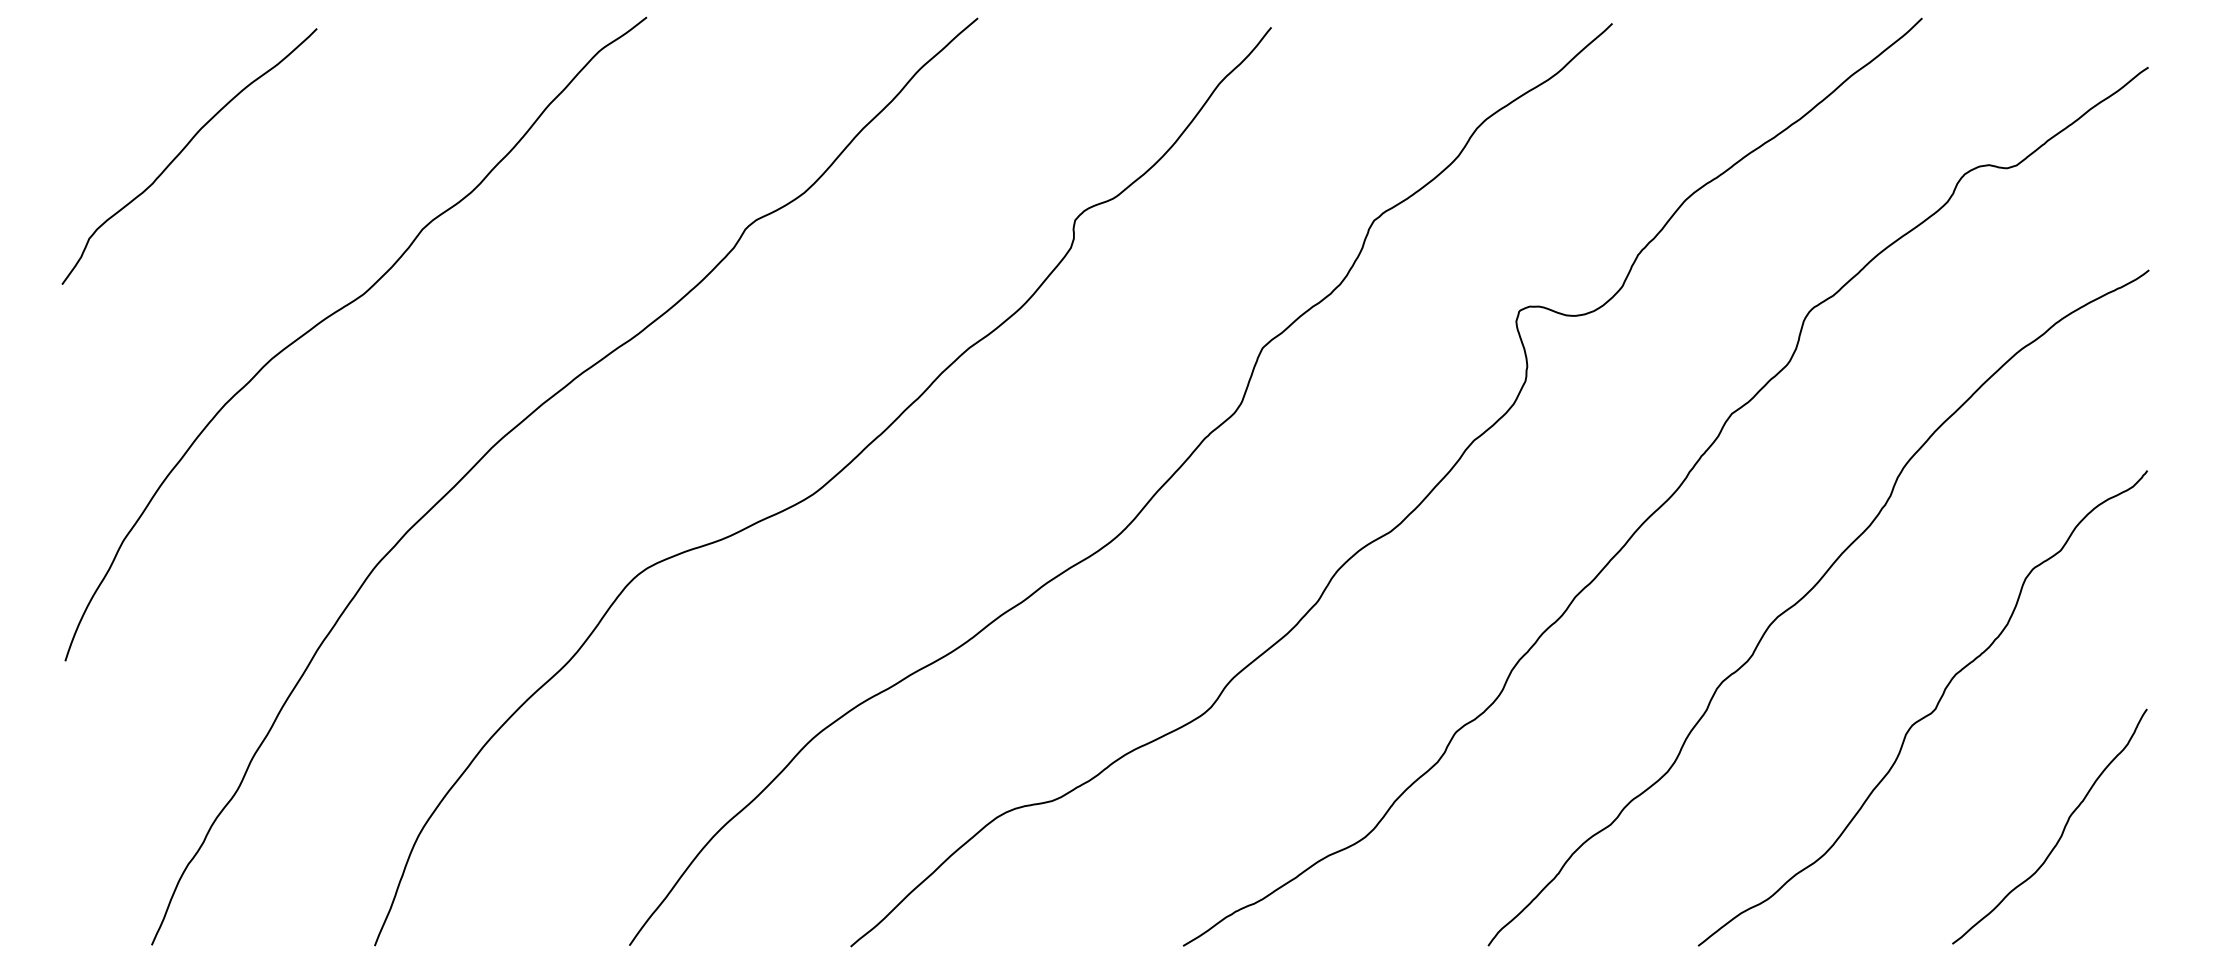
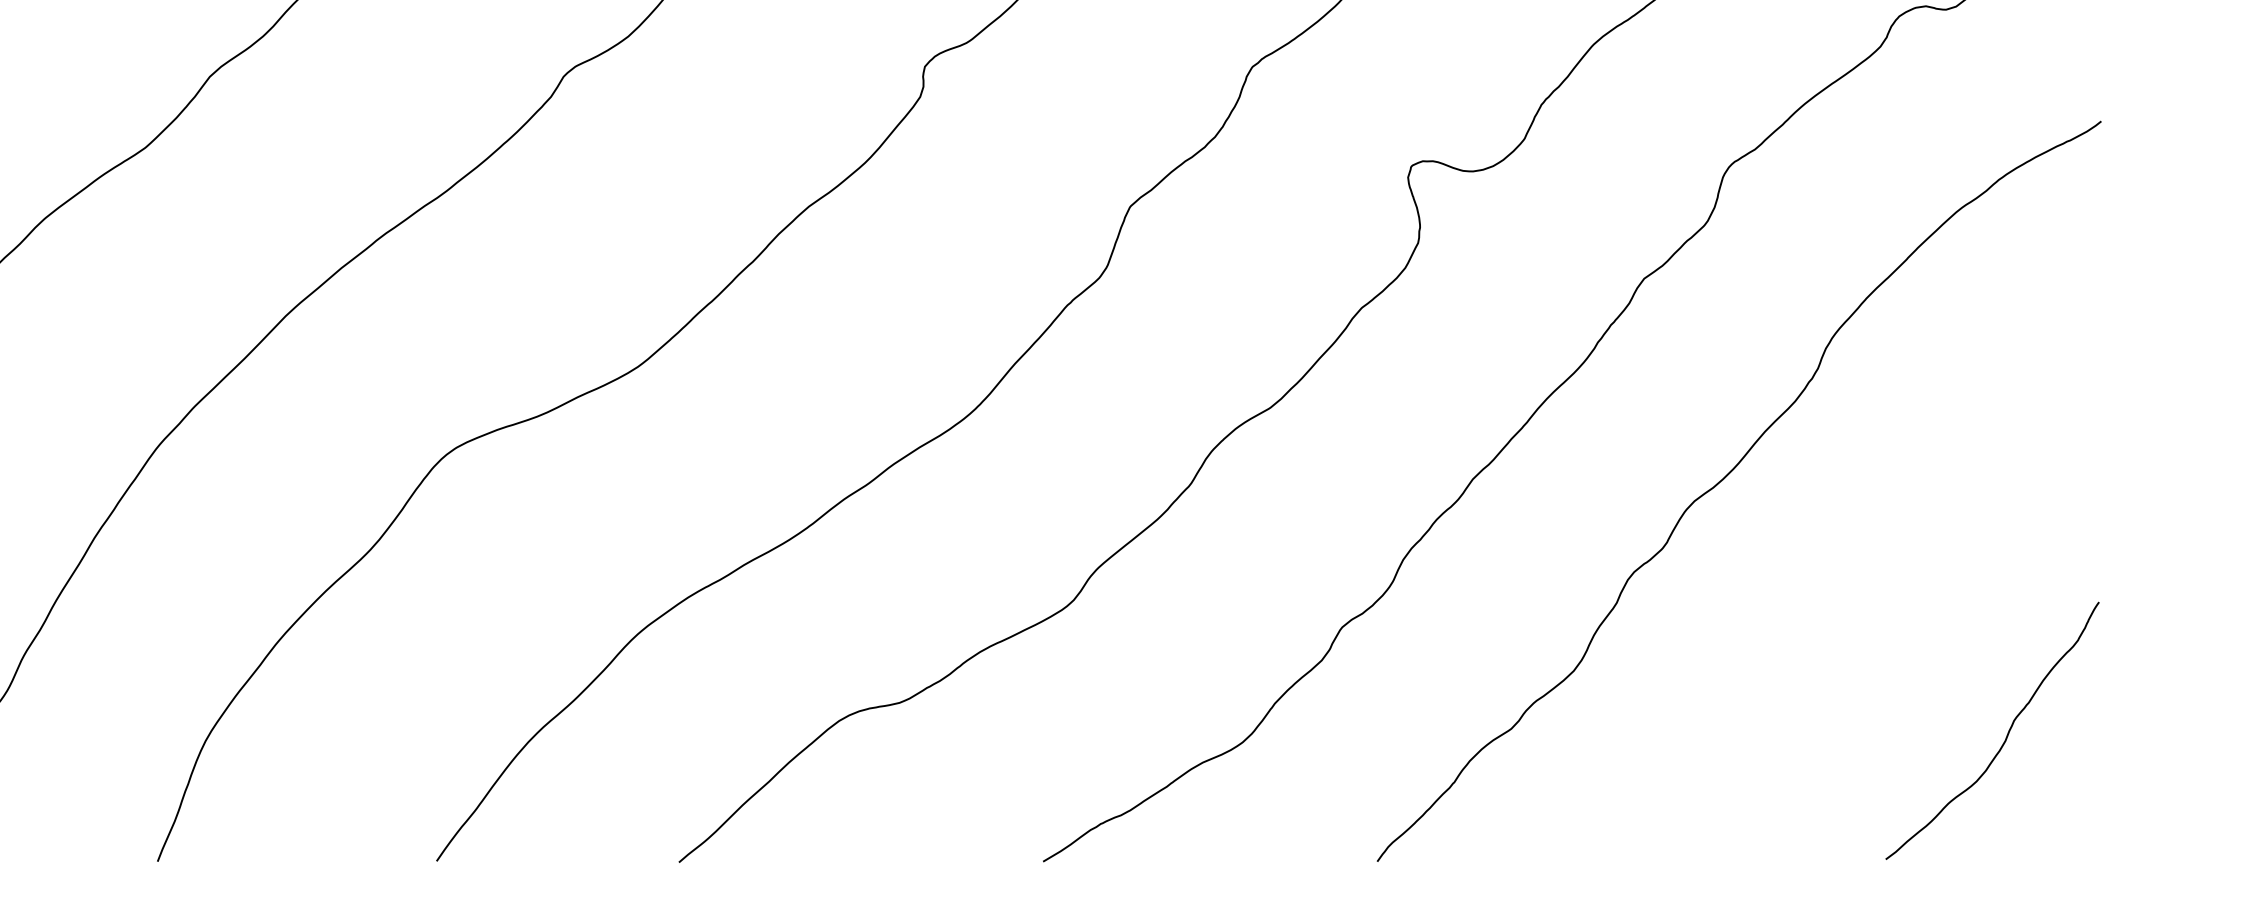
curve: (1925, 715) -> (1856, 609), removed

